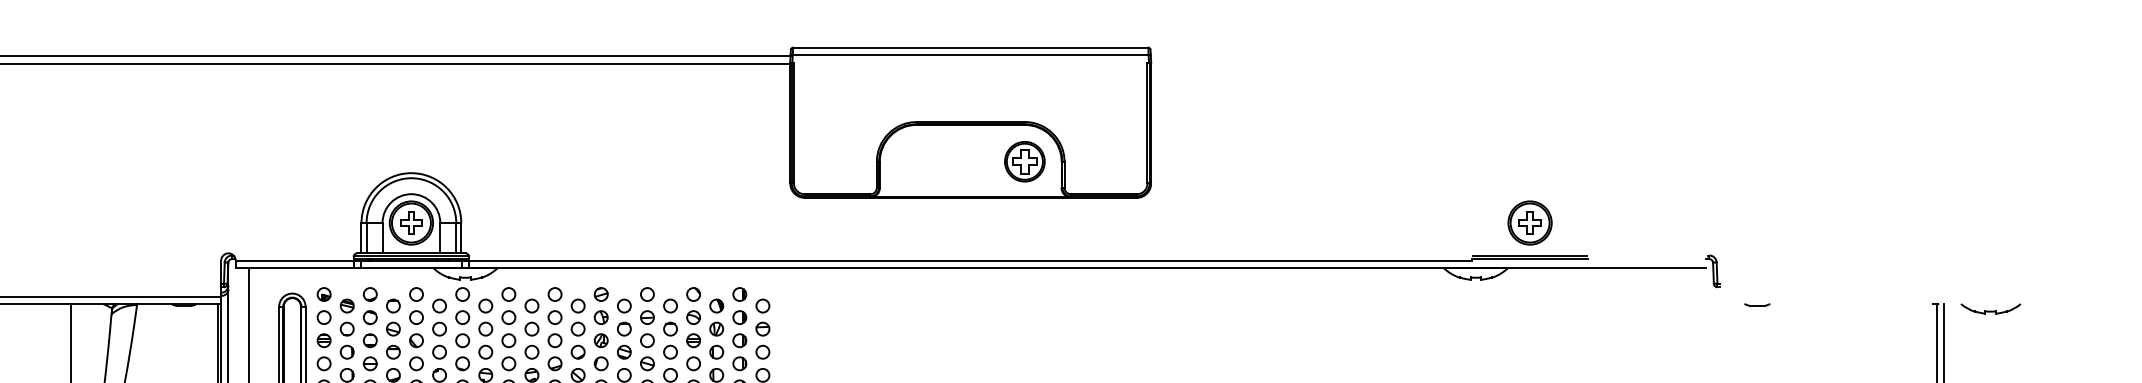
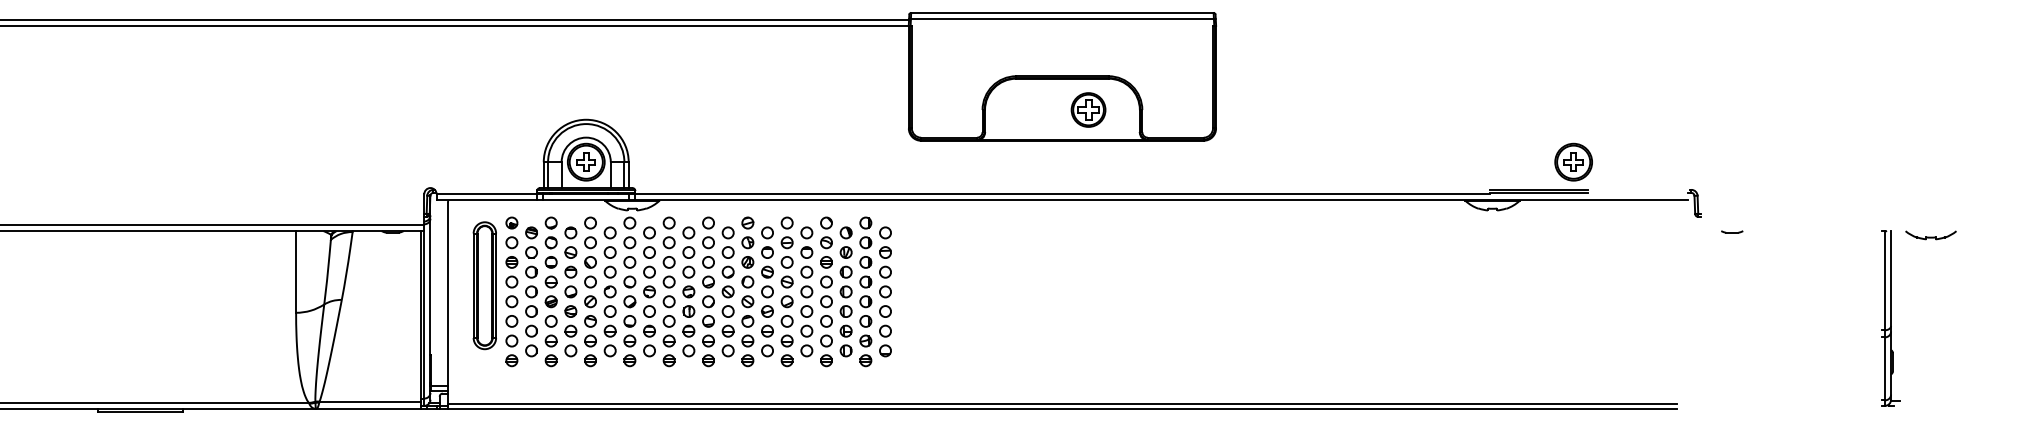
part: (1024, 161) -> (1088, 109), moved
part: (1529, 222) -> (1573, 161), moved

